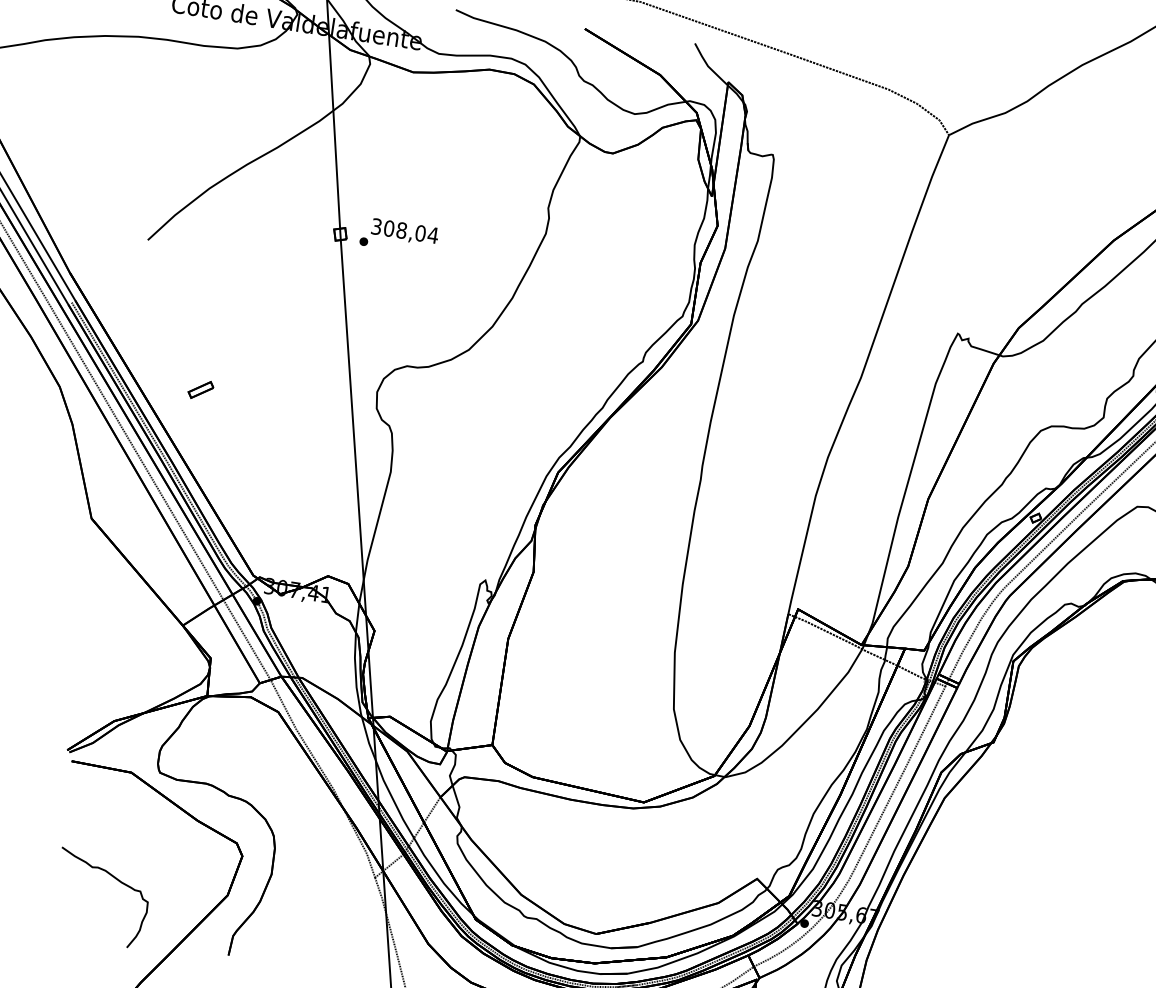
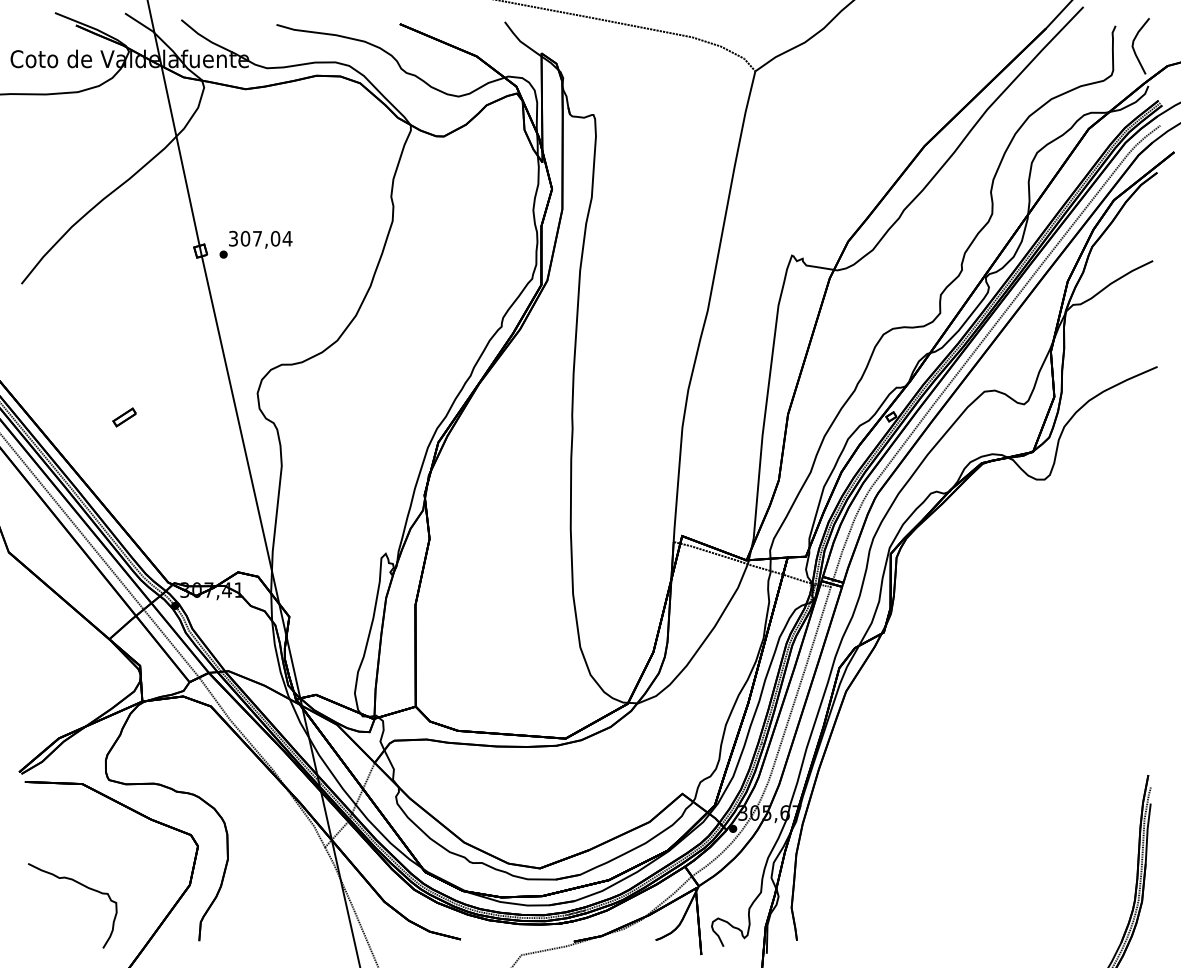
text: (401, 230) -> (257, 238), 308,04 -> 307,04
part: (200, 389) -> (124, 417), moved

